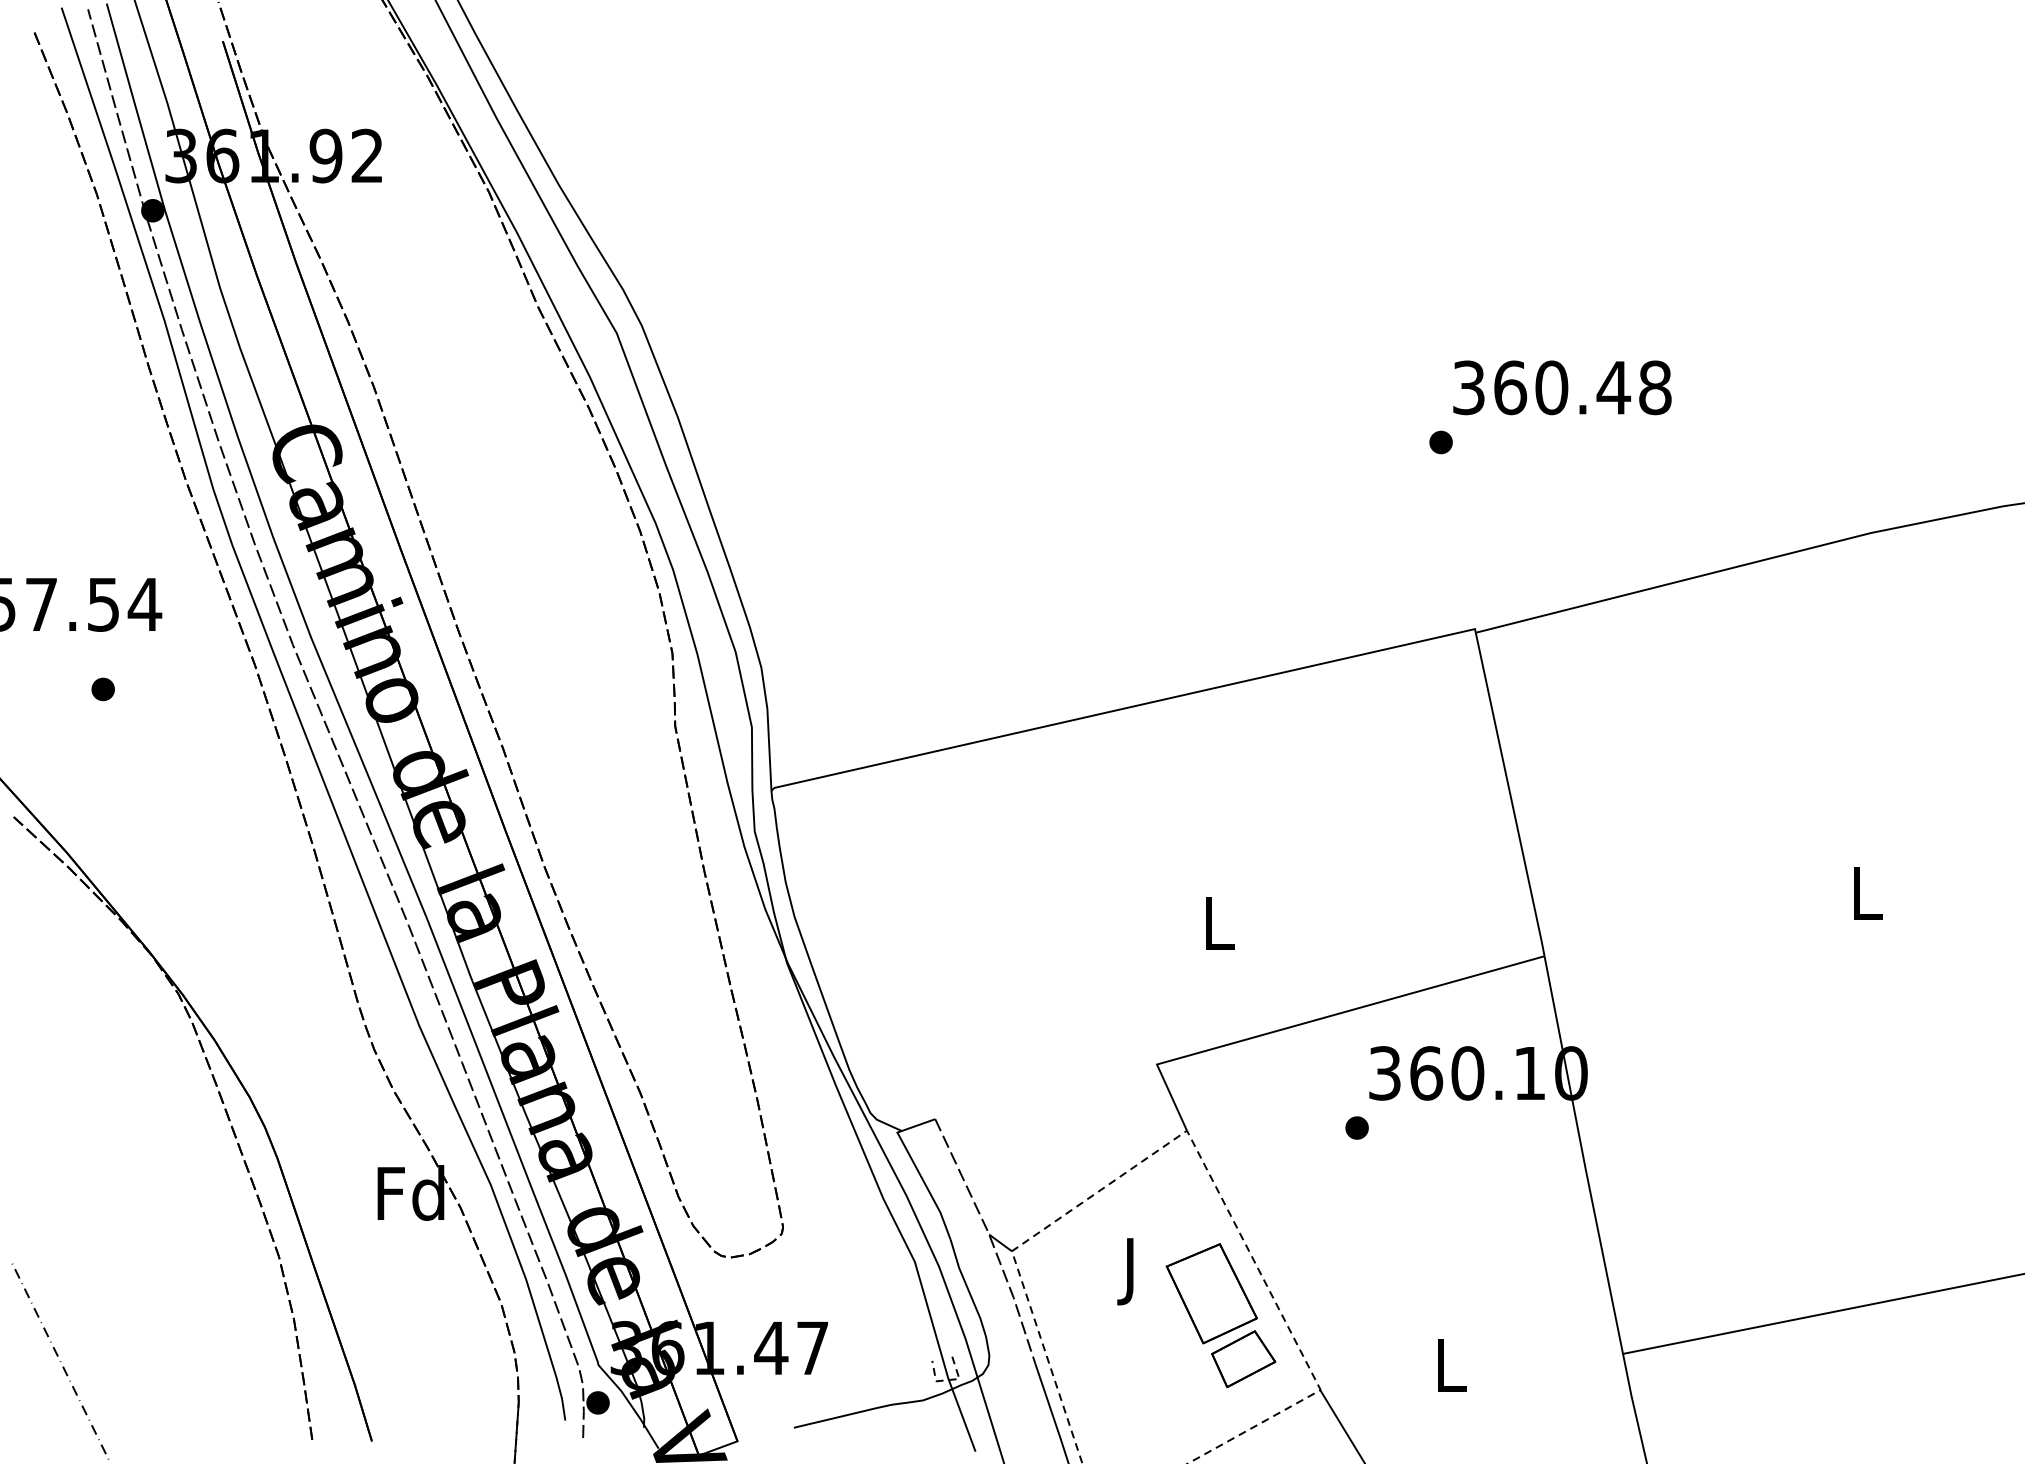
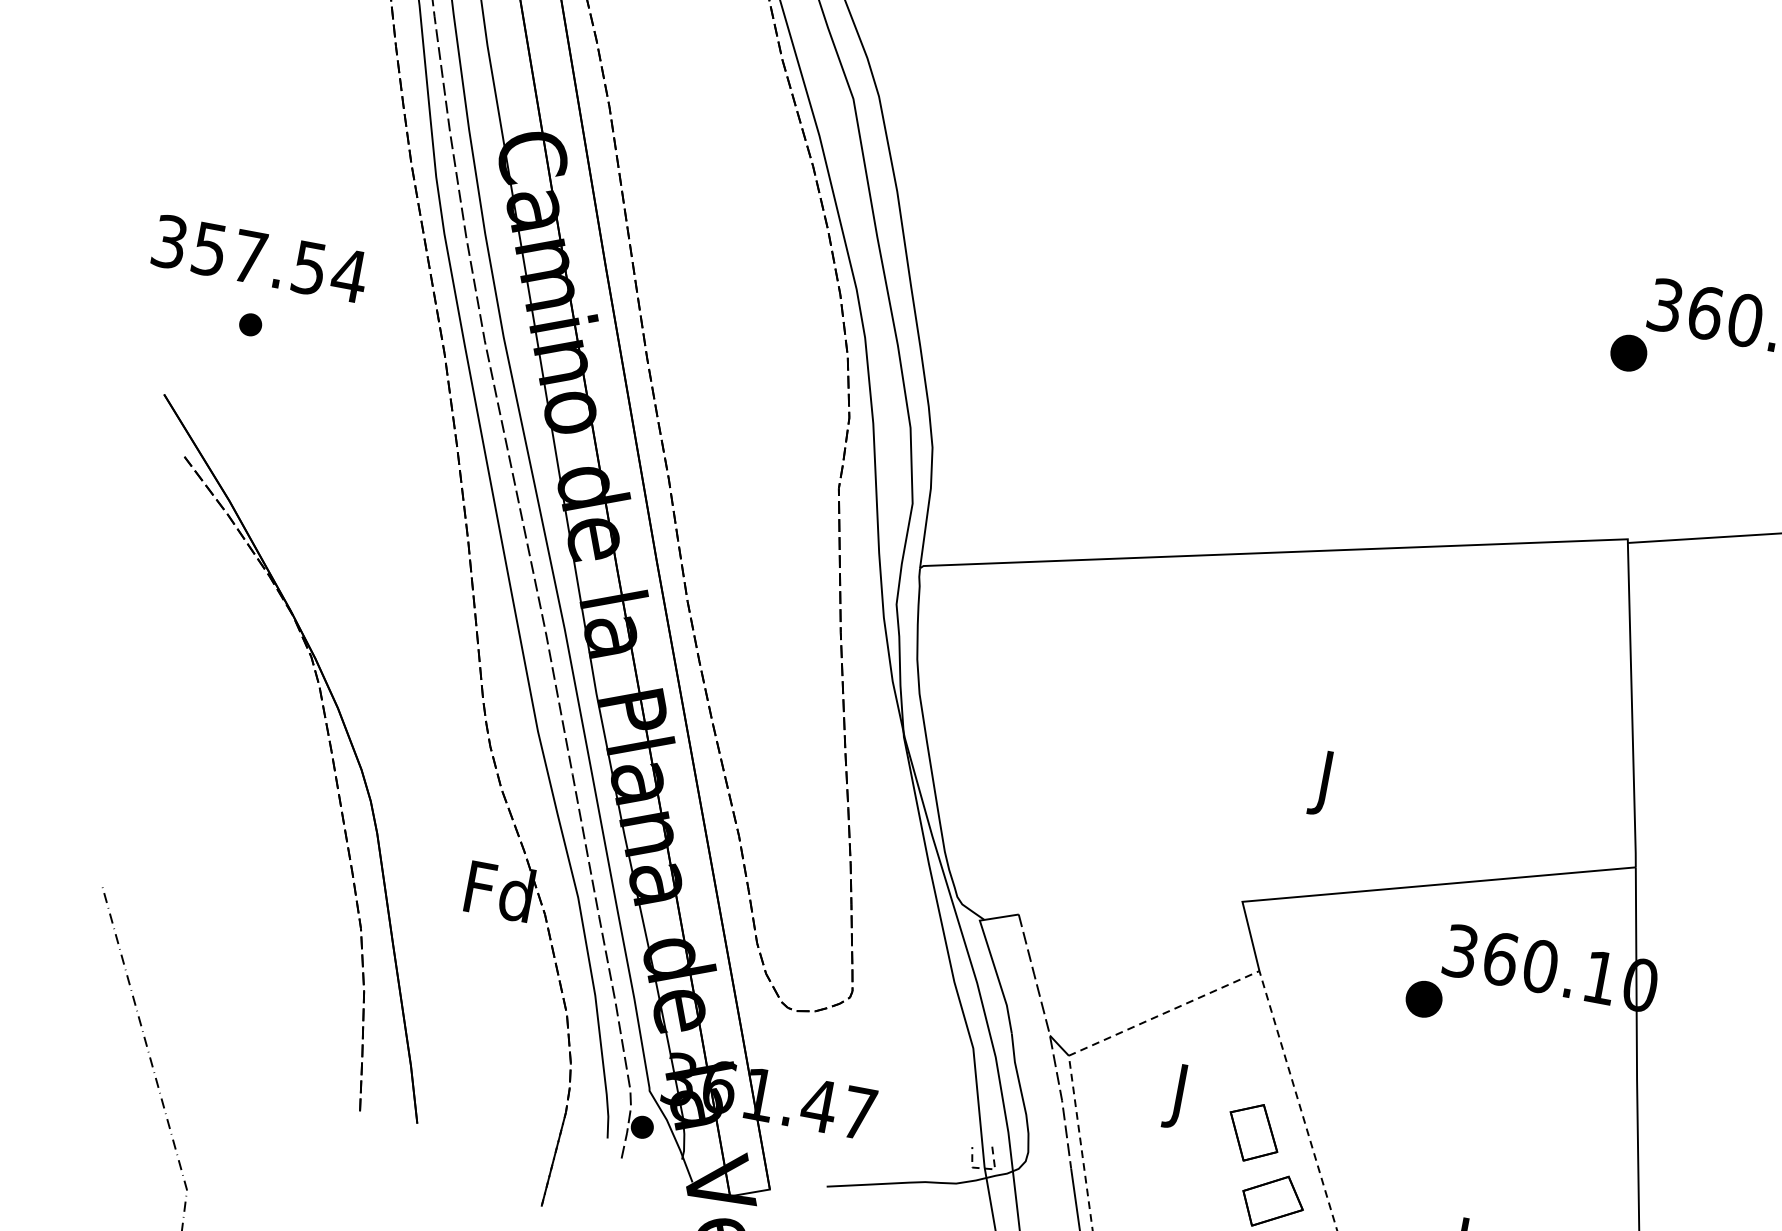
part: (1440, 442) -> (1628, 353), size x1.6
part: (102, 689) -> (249, 324), moved
text: (1219, 930) -> (1326, 783), L -> J
part: (1356, 1127) -> (1423, 998), size x1.6
part: (1211, 1293) -> (1253, 1132), size x0.6

